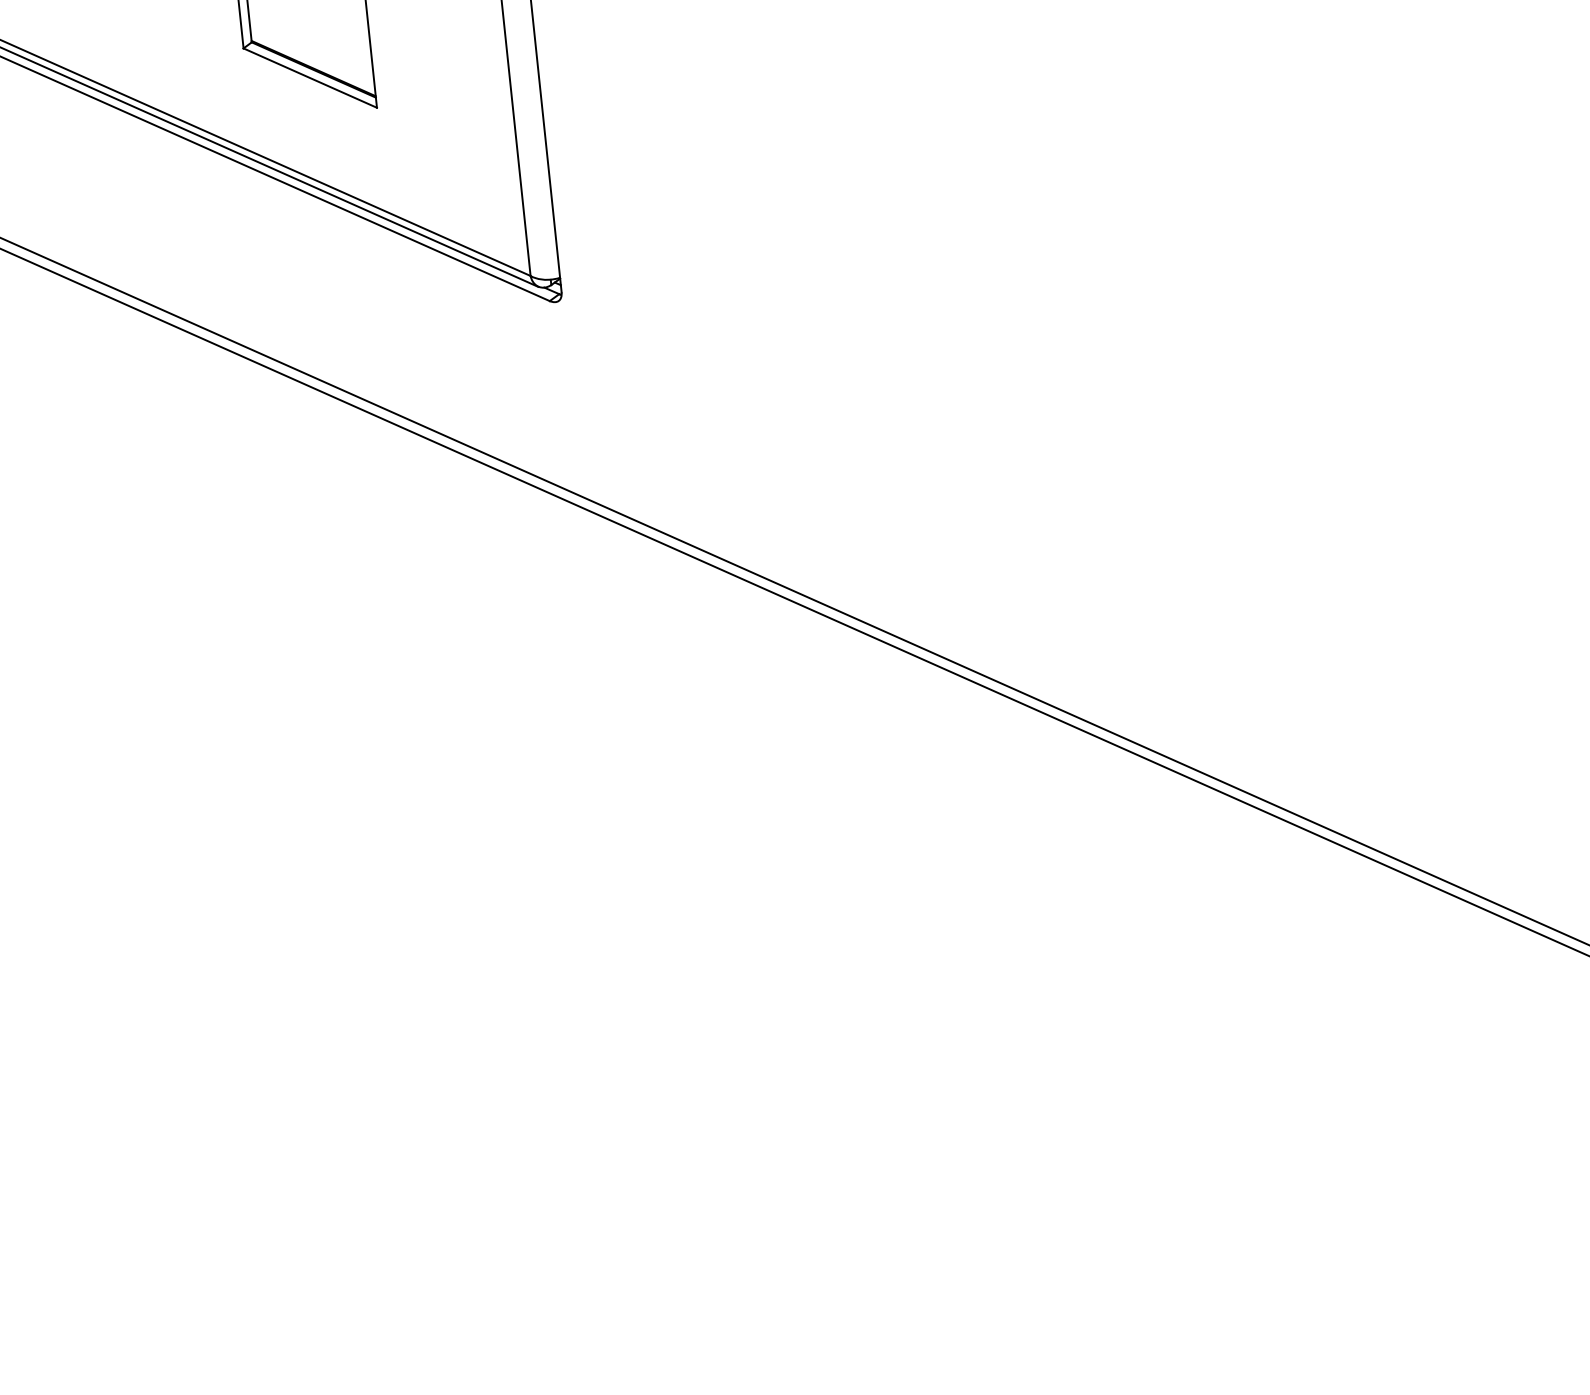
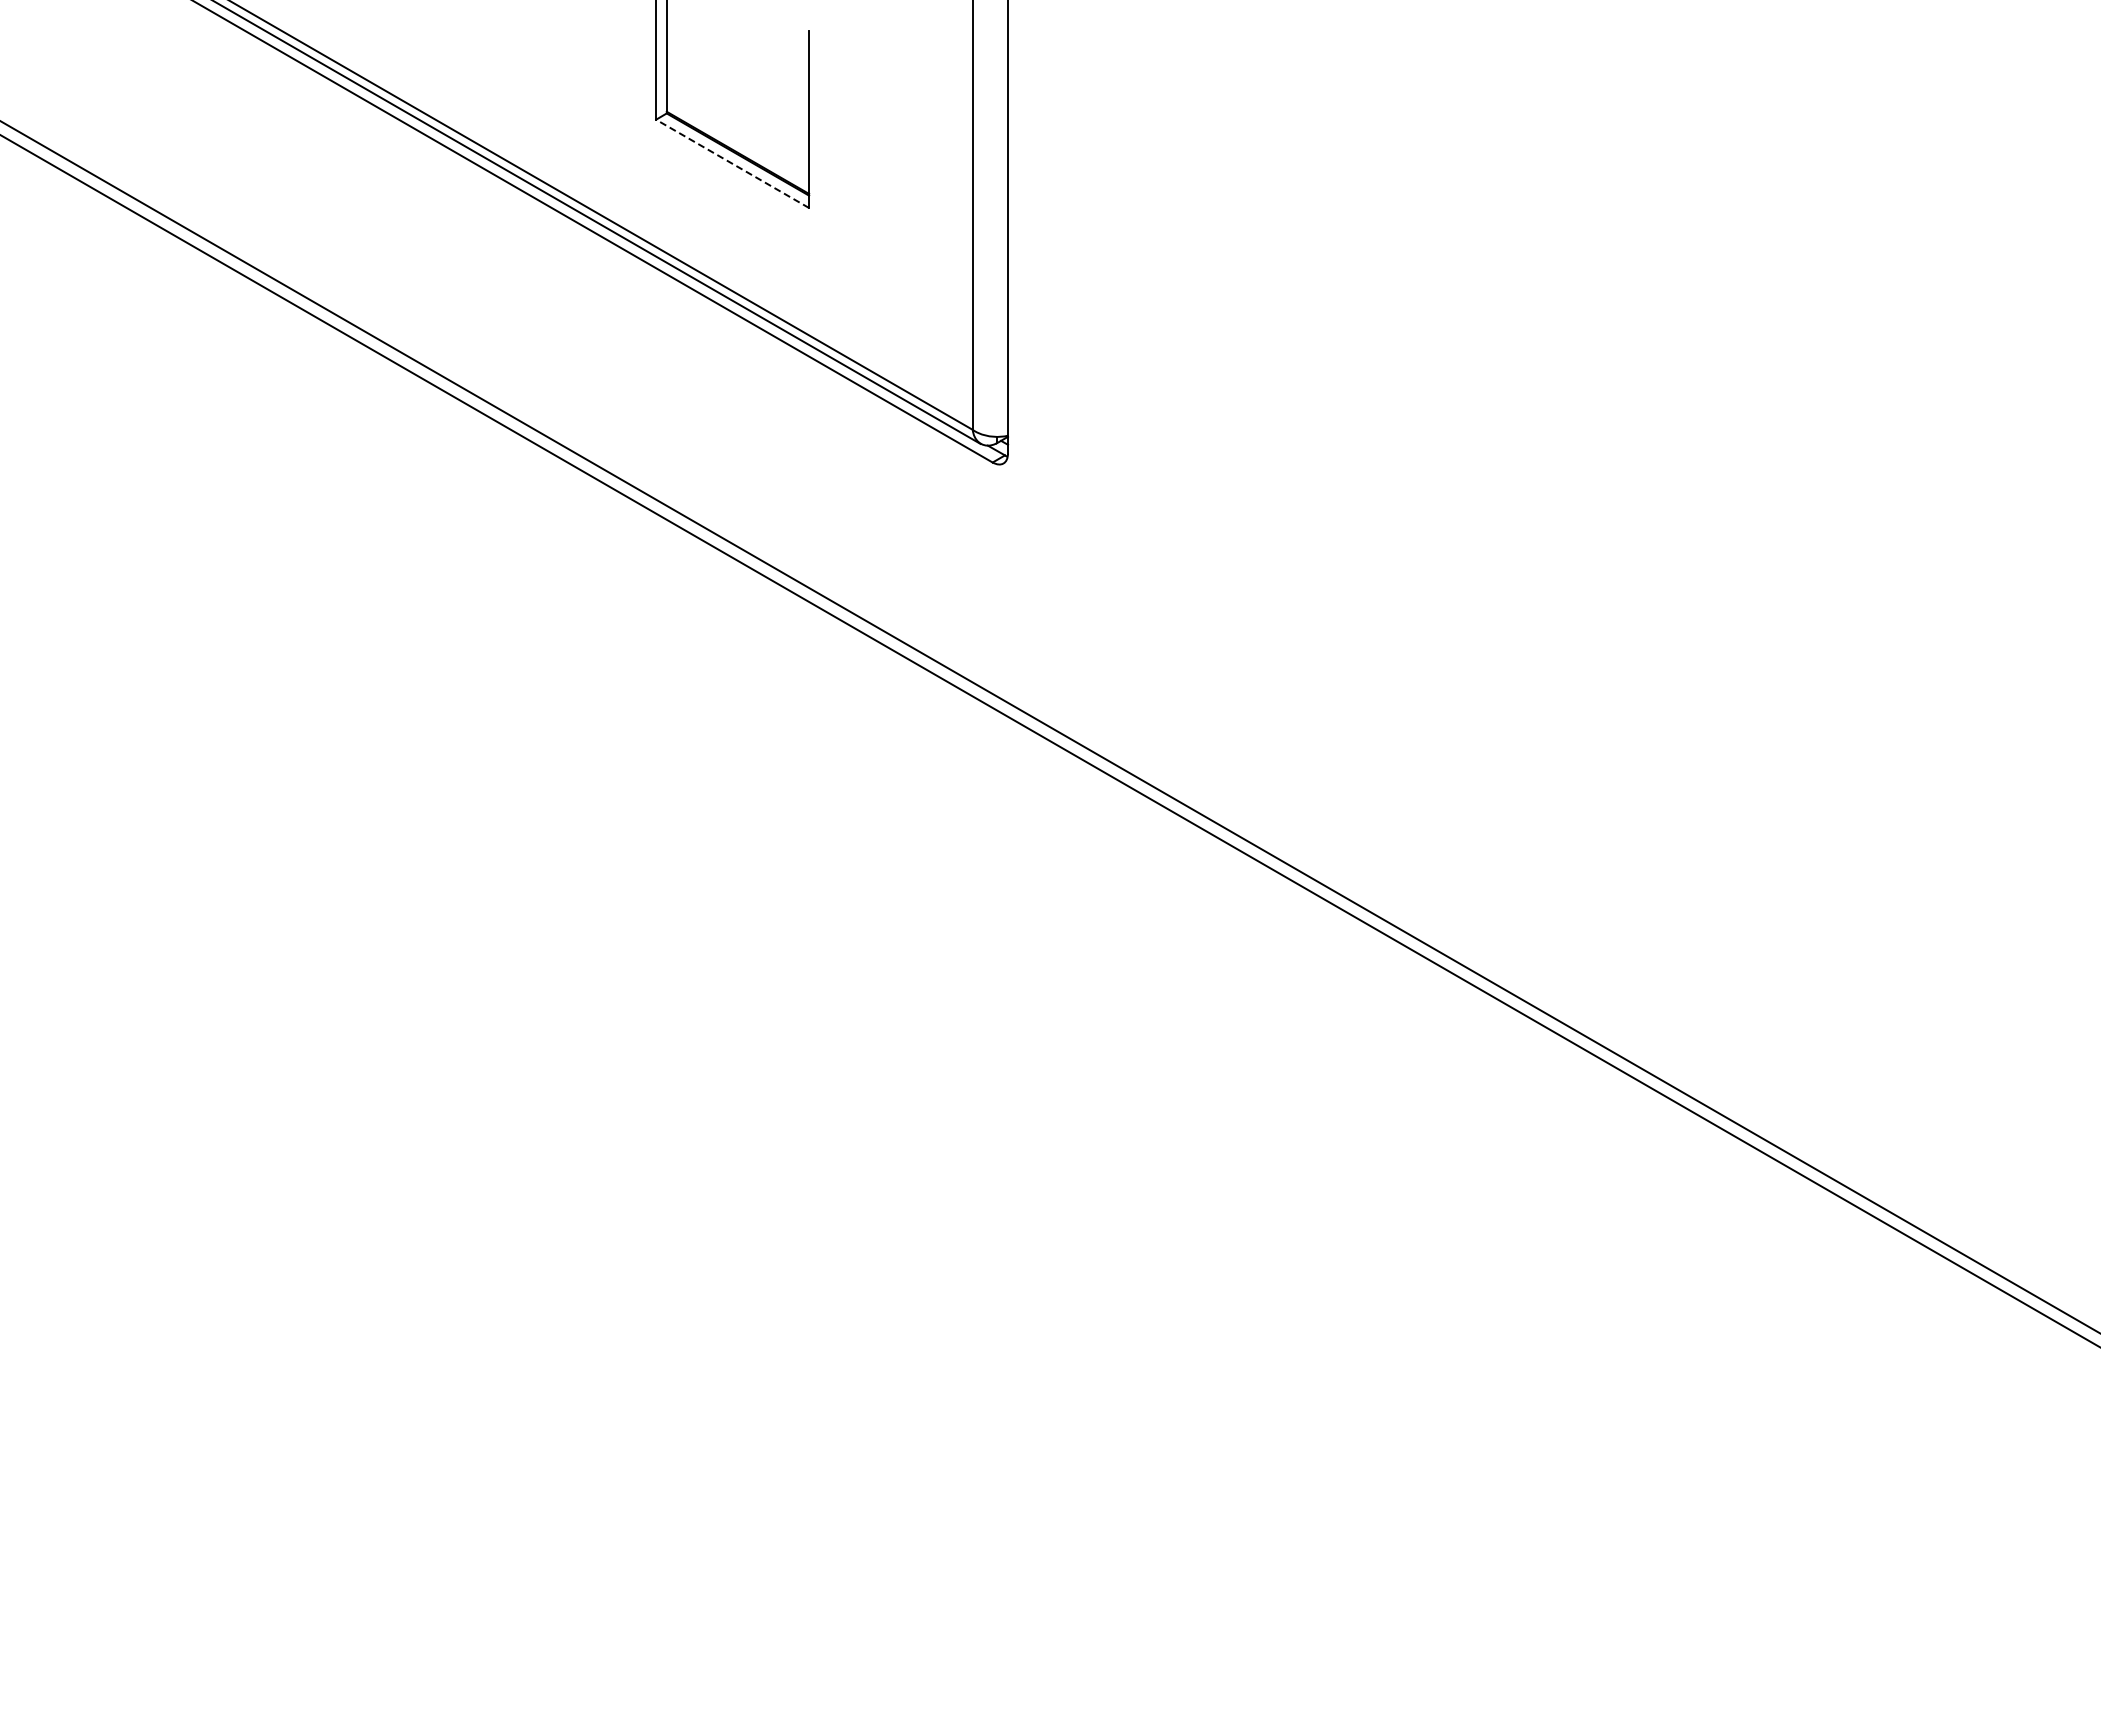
line: (310, 77) -> (732, 163), solid -> dashed

